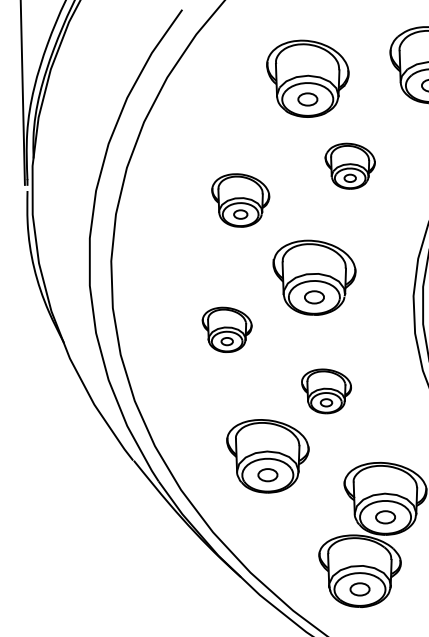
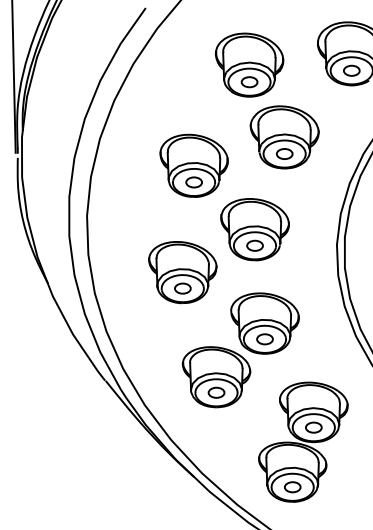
part: (350, 166) -> (284, 137), size x1.67
part: (240, 200) -> (193, 165), size x1.43
part: (226, 329) -> (182, 272), size x1.67
part: (325, 391) -> (264, 323), size x1.67

